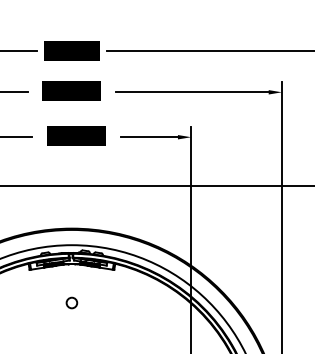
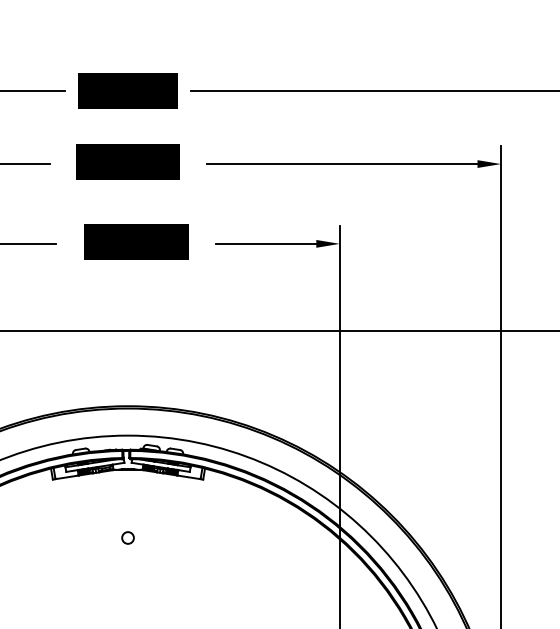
circle: (71, 302) -> (127, 537), size x0.62

